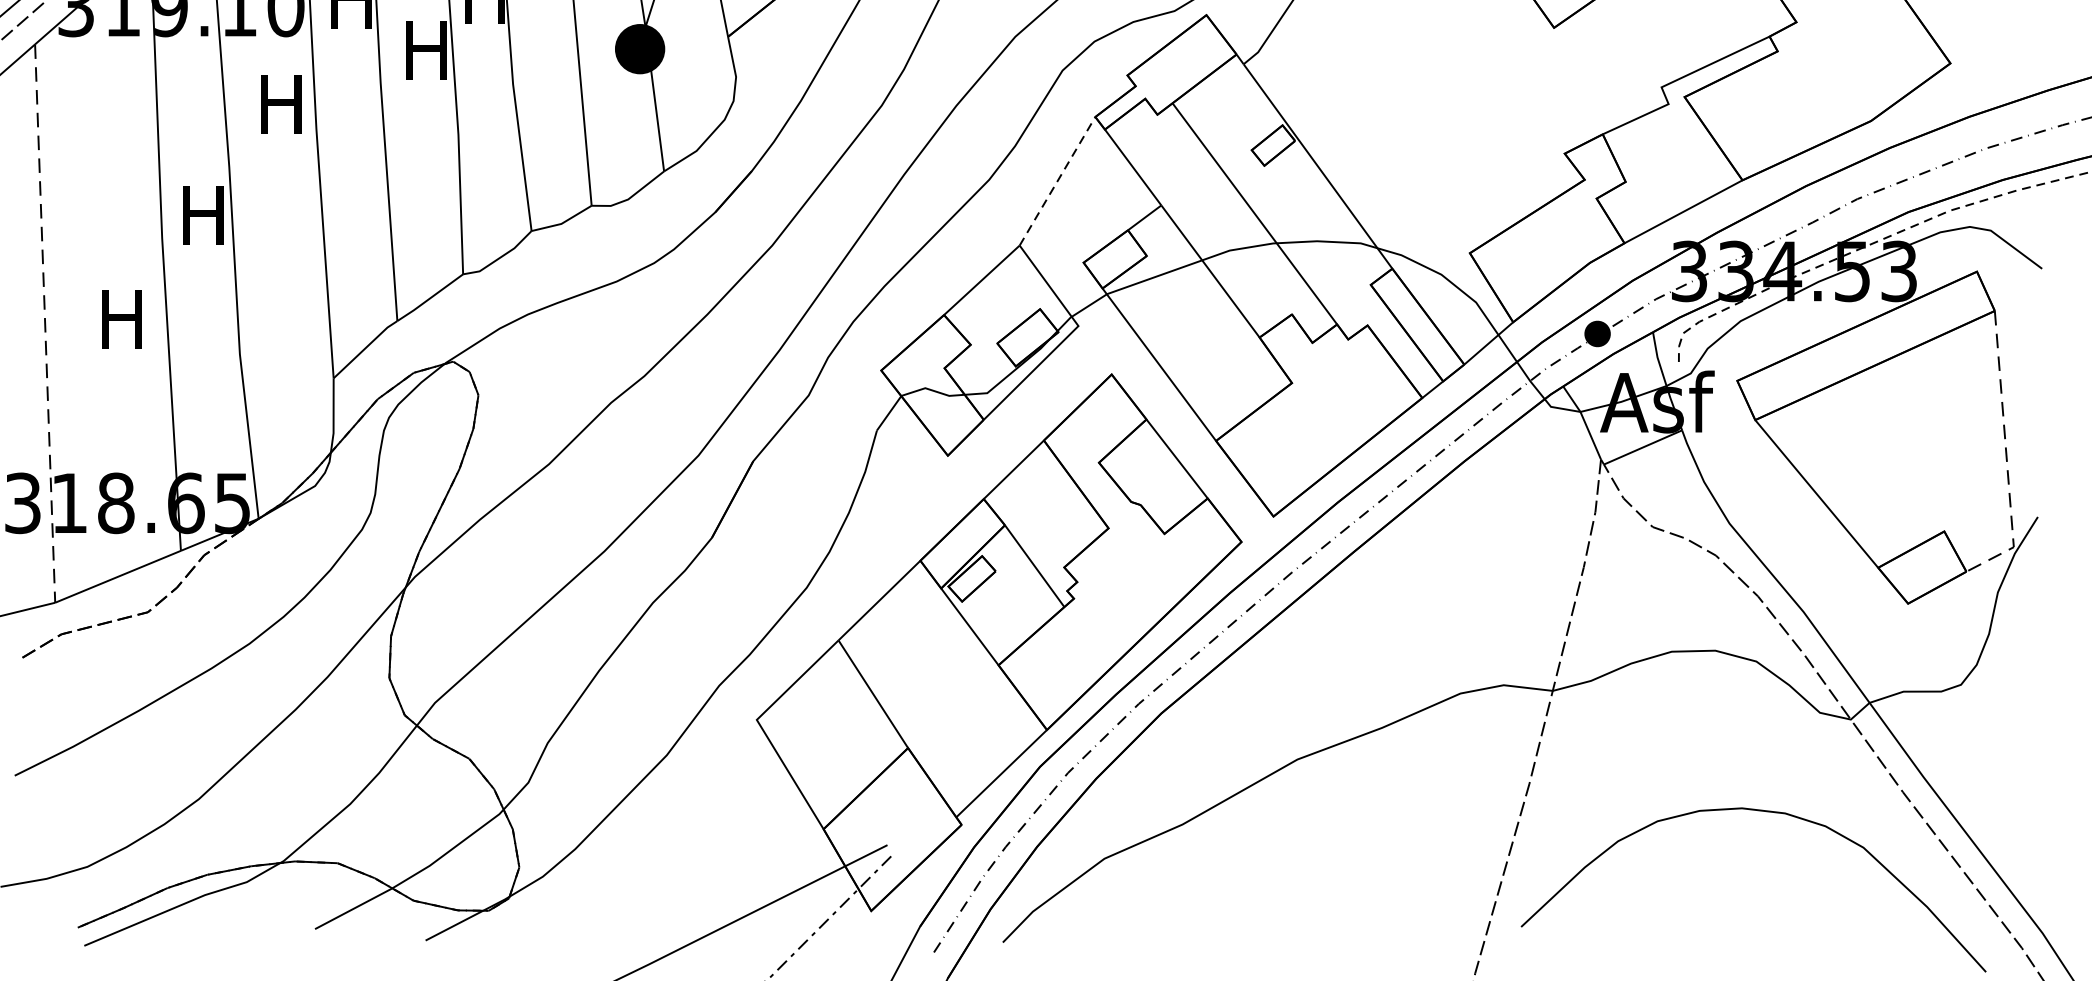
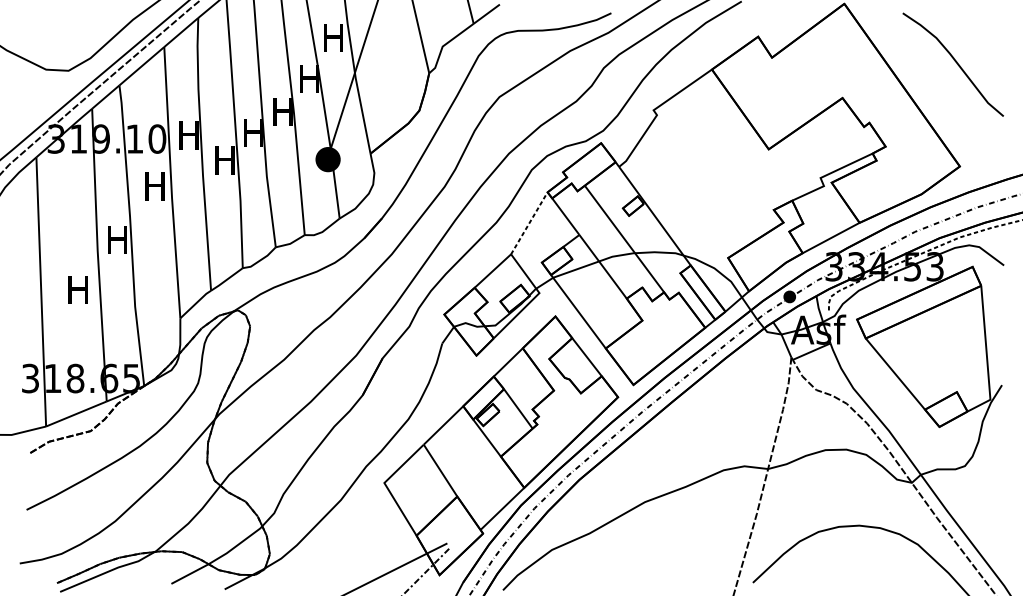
line: (45, 322) -> (41, 291), dashed -> solid
line: (2005, 457) -> (986, 356), dashed -> solid

